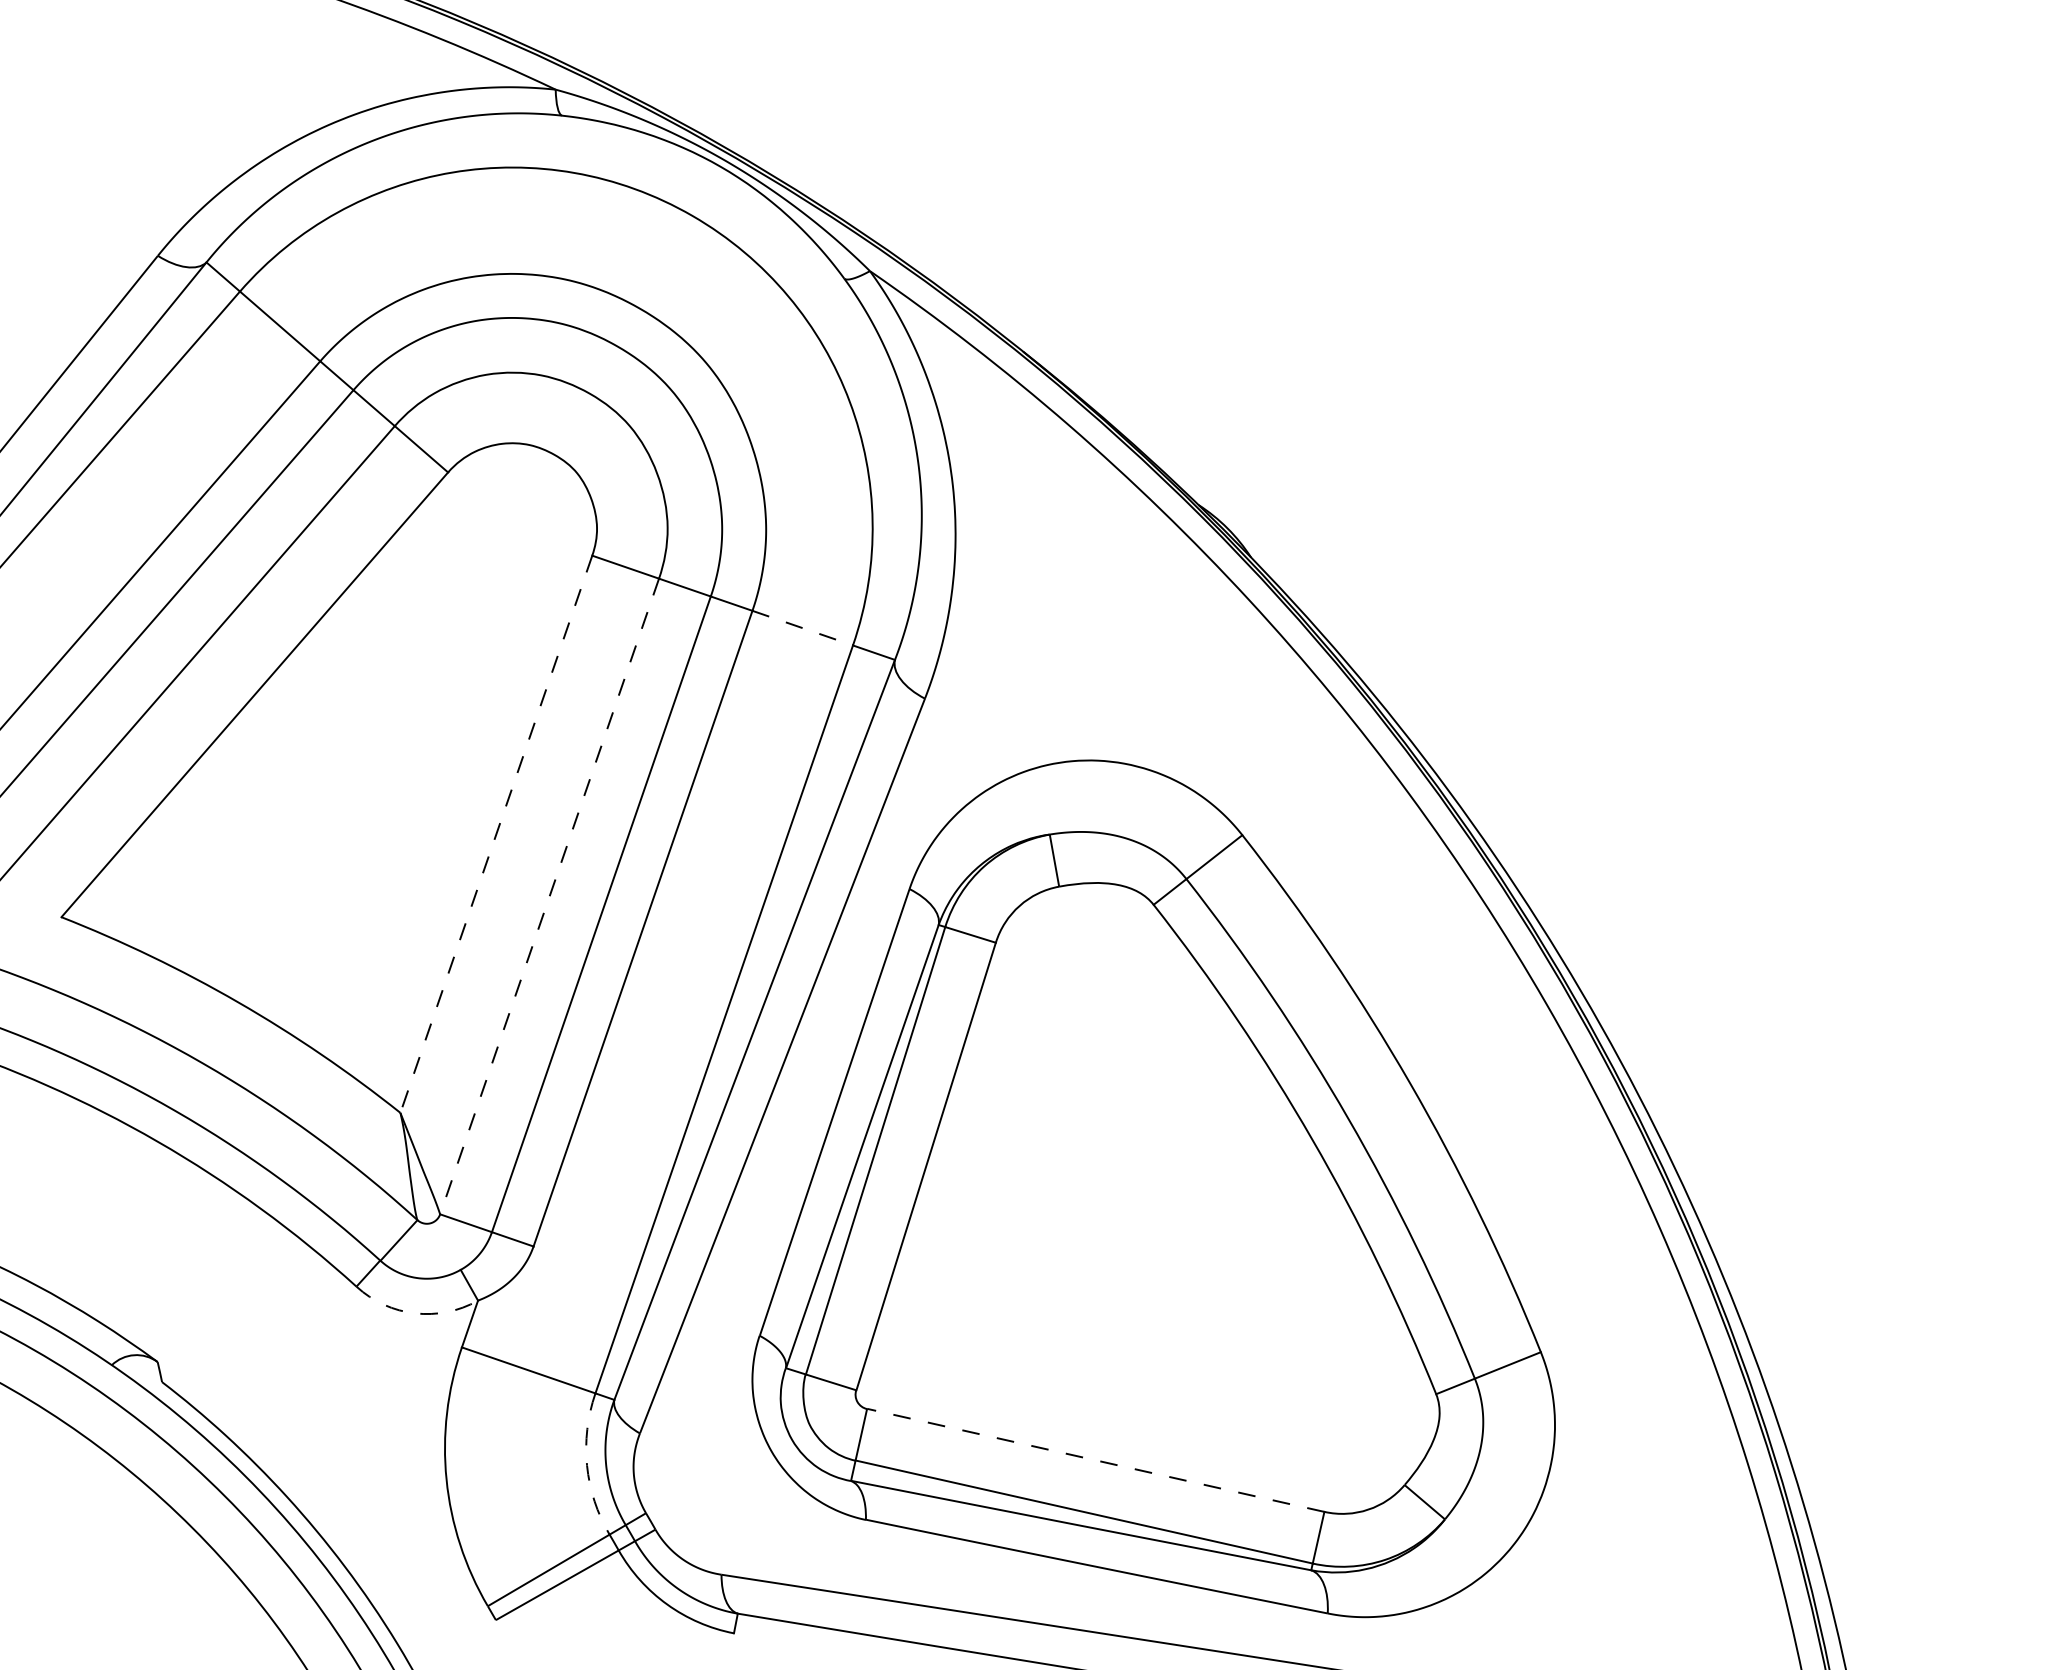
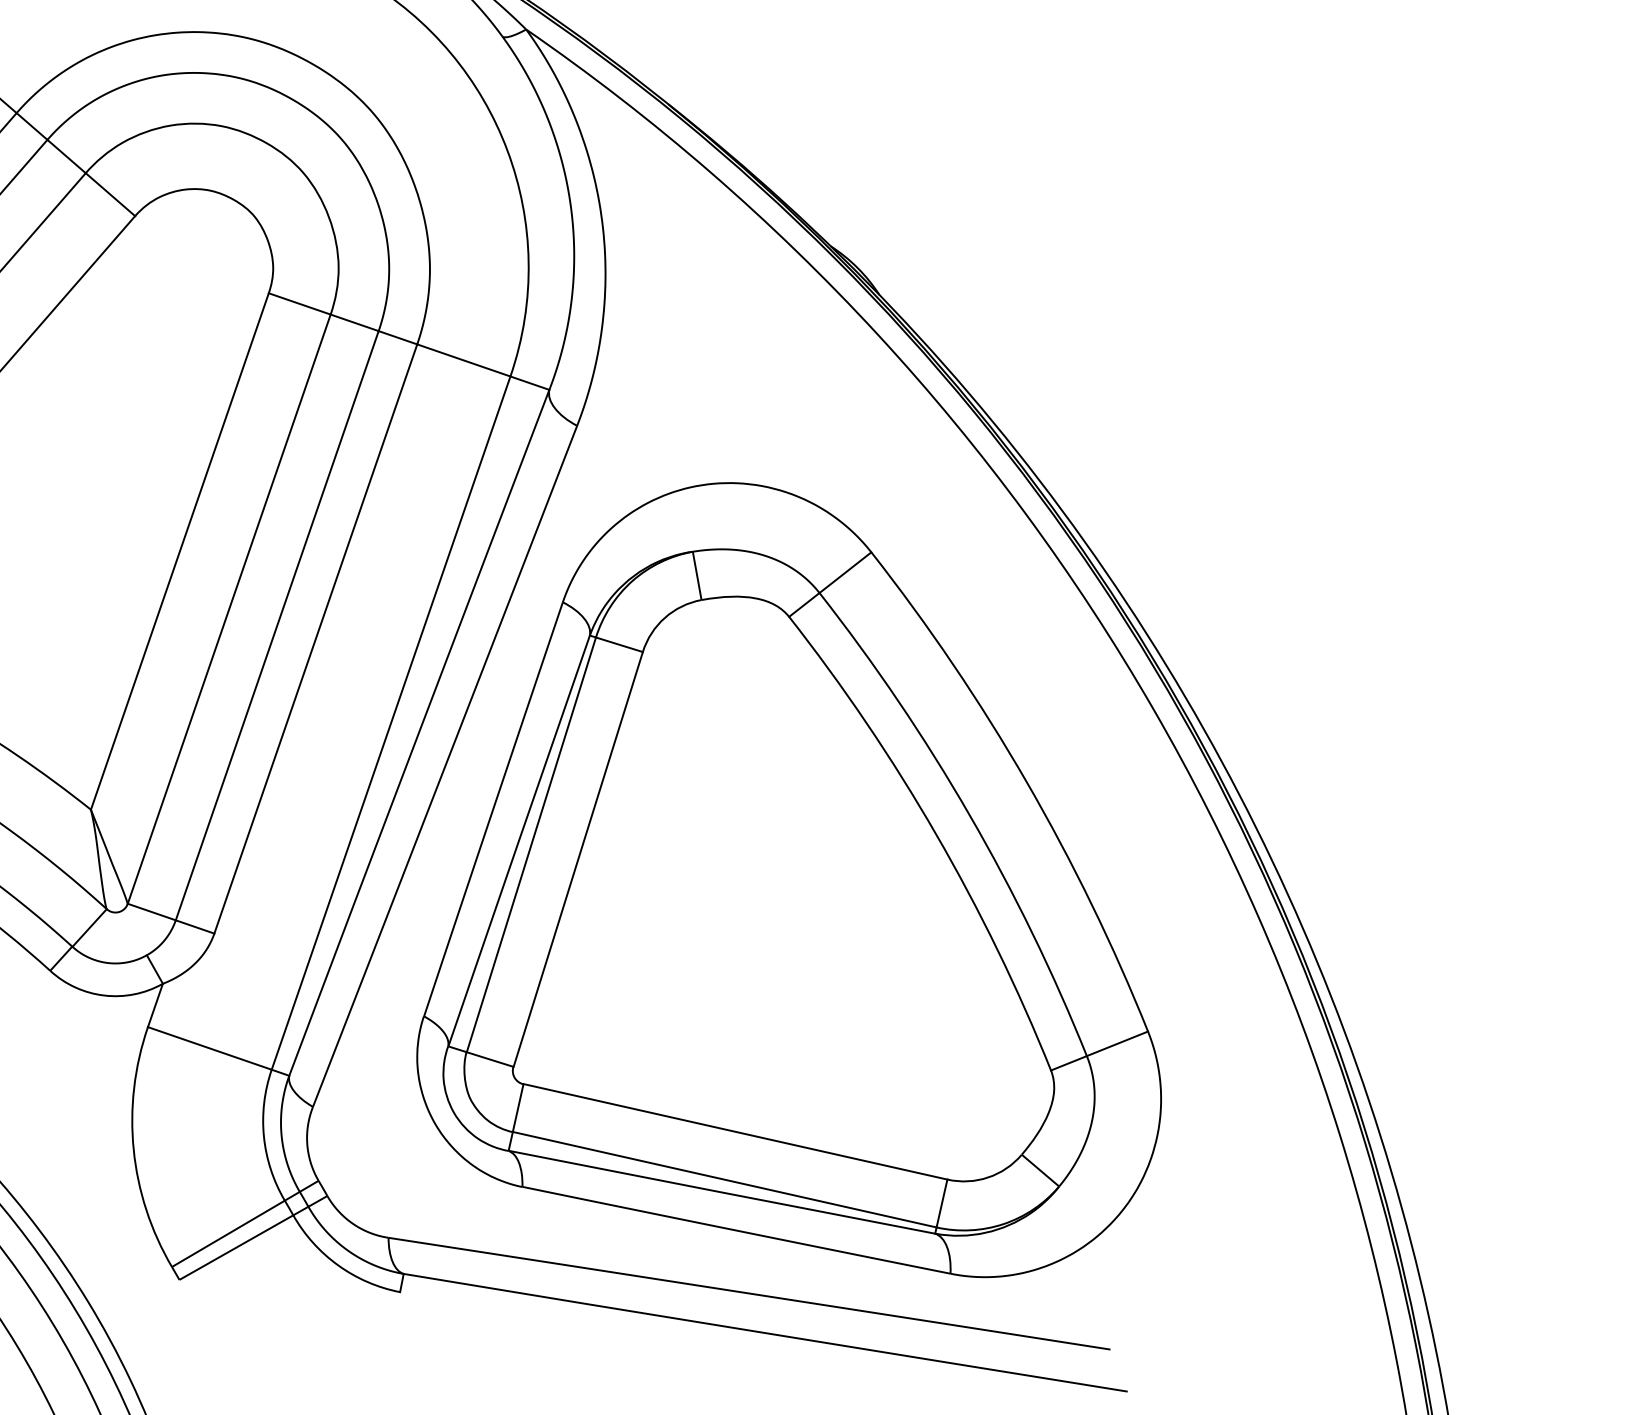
line: (803, 628) -> (464, 360), dashed -> solid
line: (496, 834) -> (180, 551), dashed -> solid
line: (549, 896) -> (229, 609), dashed -> solid
arc: (415, 1313) -> (104, 995), dashed -> solid
line: (1095, 1460) -> (735, 1131), dashed -> solid
arc: (587, 1465) -> (264, 1136), dashed -> solid

